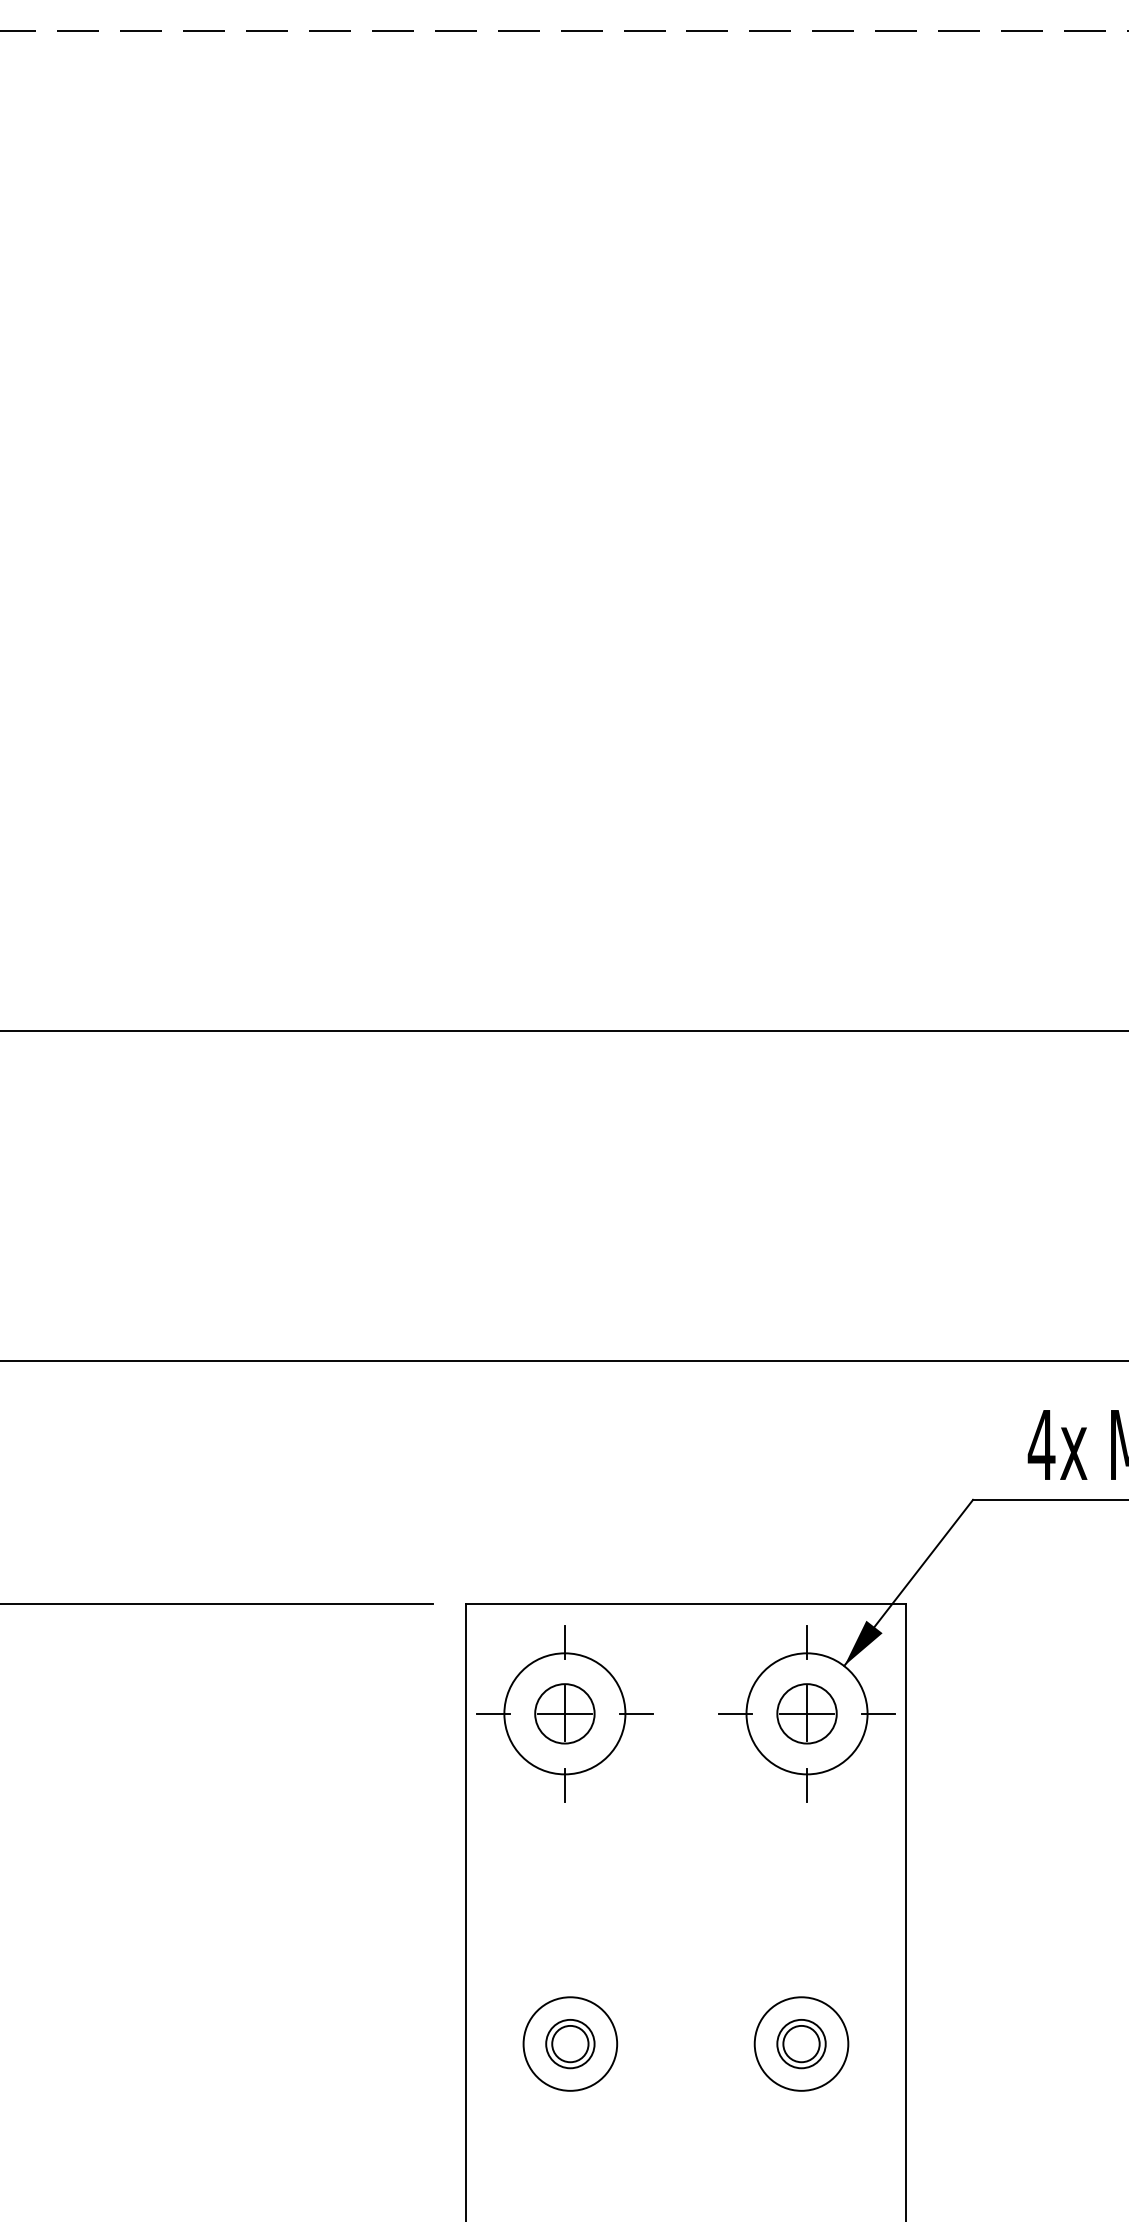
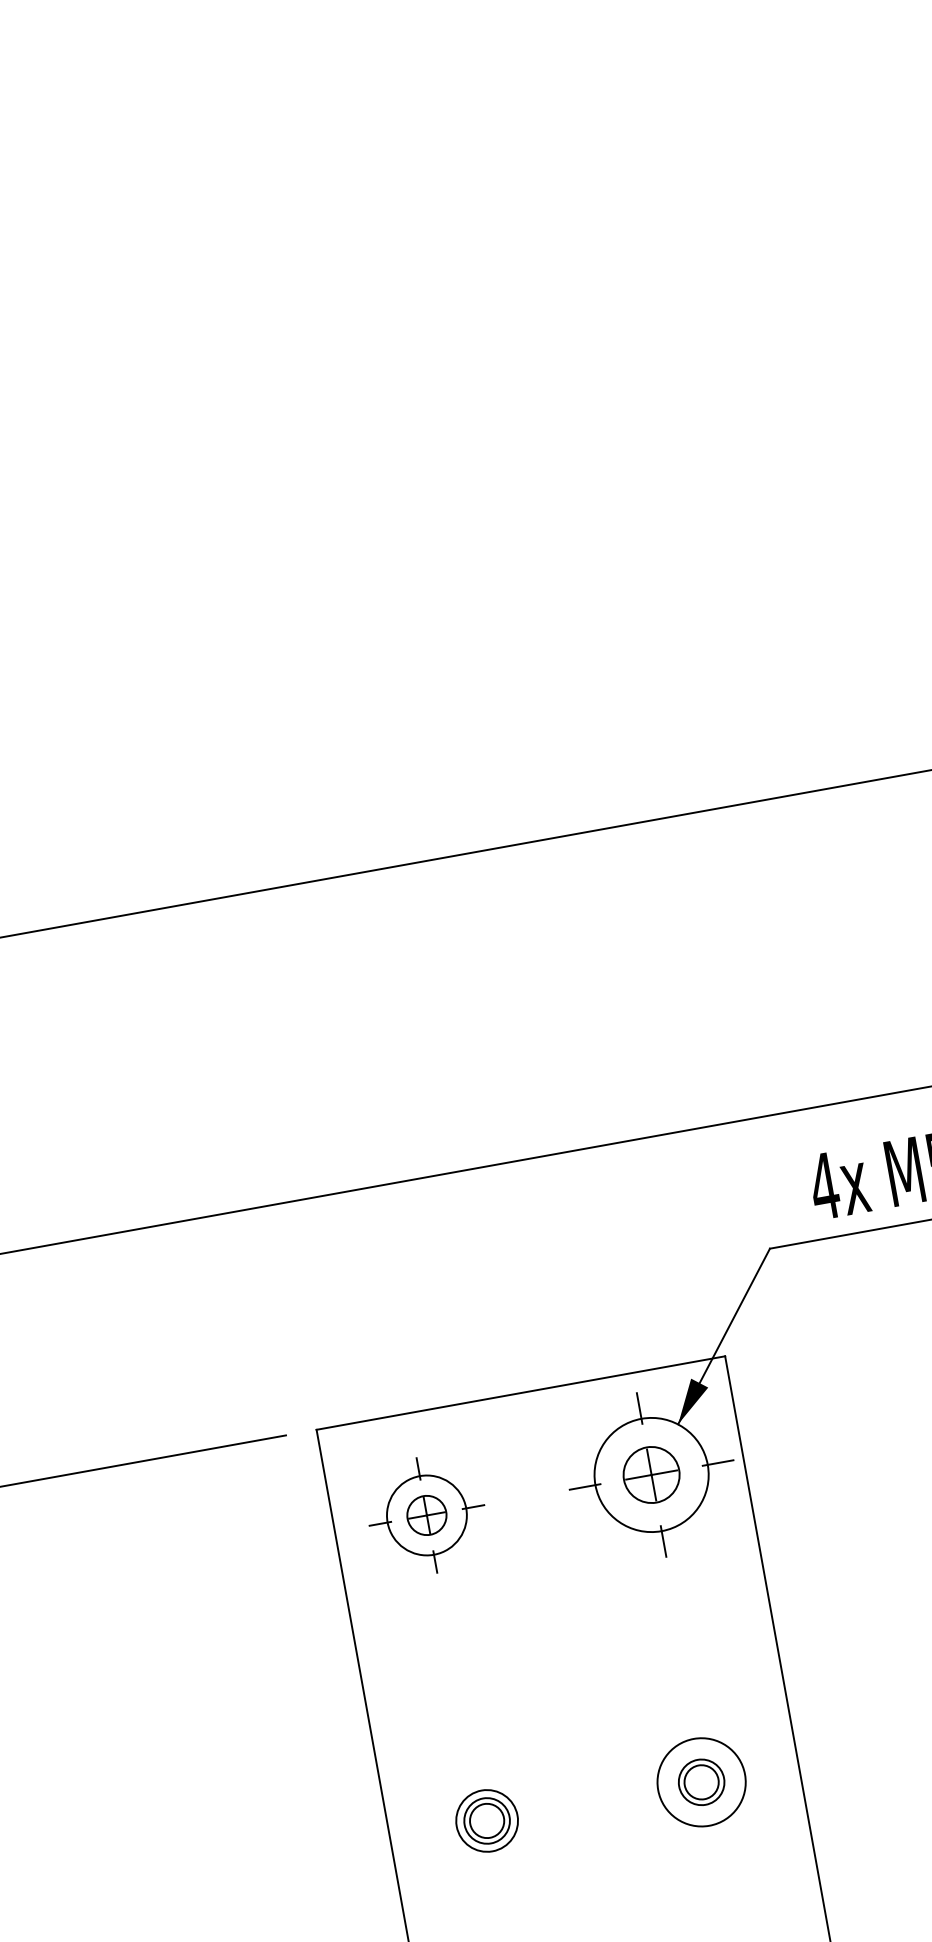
part: (564, 1713) -> (426, 1515), size x0.7
circle: (570, 2043) -> (487, 1820), size x0.7

